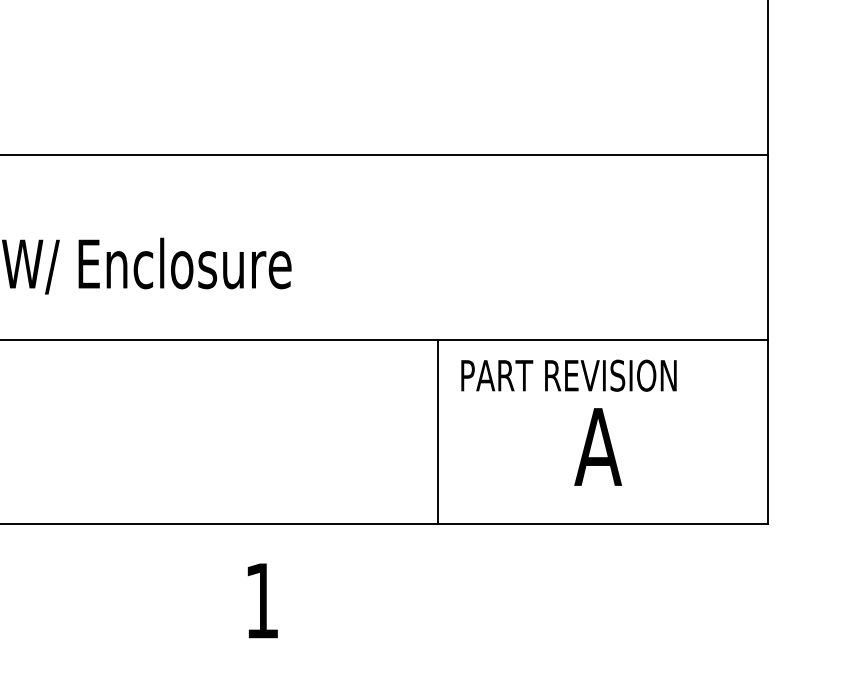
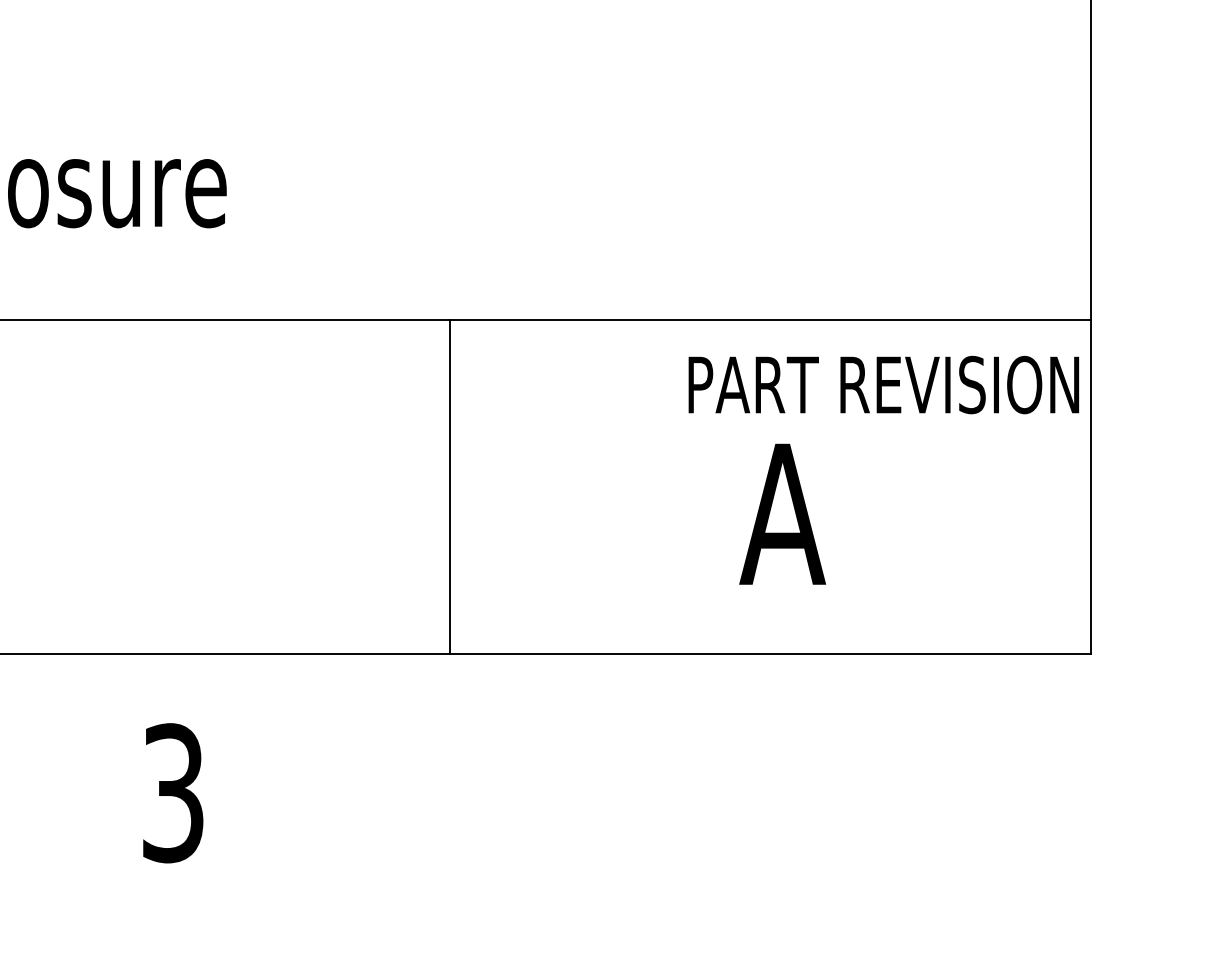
text: (568, 375) -> (882, 384), moved
line: (437, 431) -> (449, 486), moved
text: (261, 600) -> (172, 792), 1 -> 3

